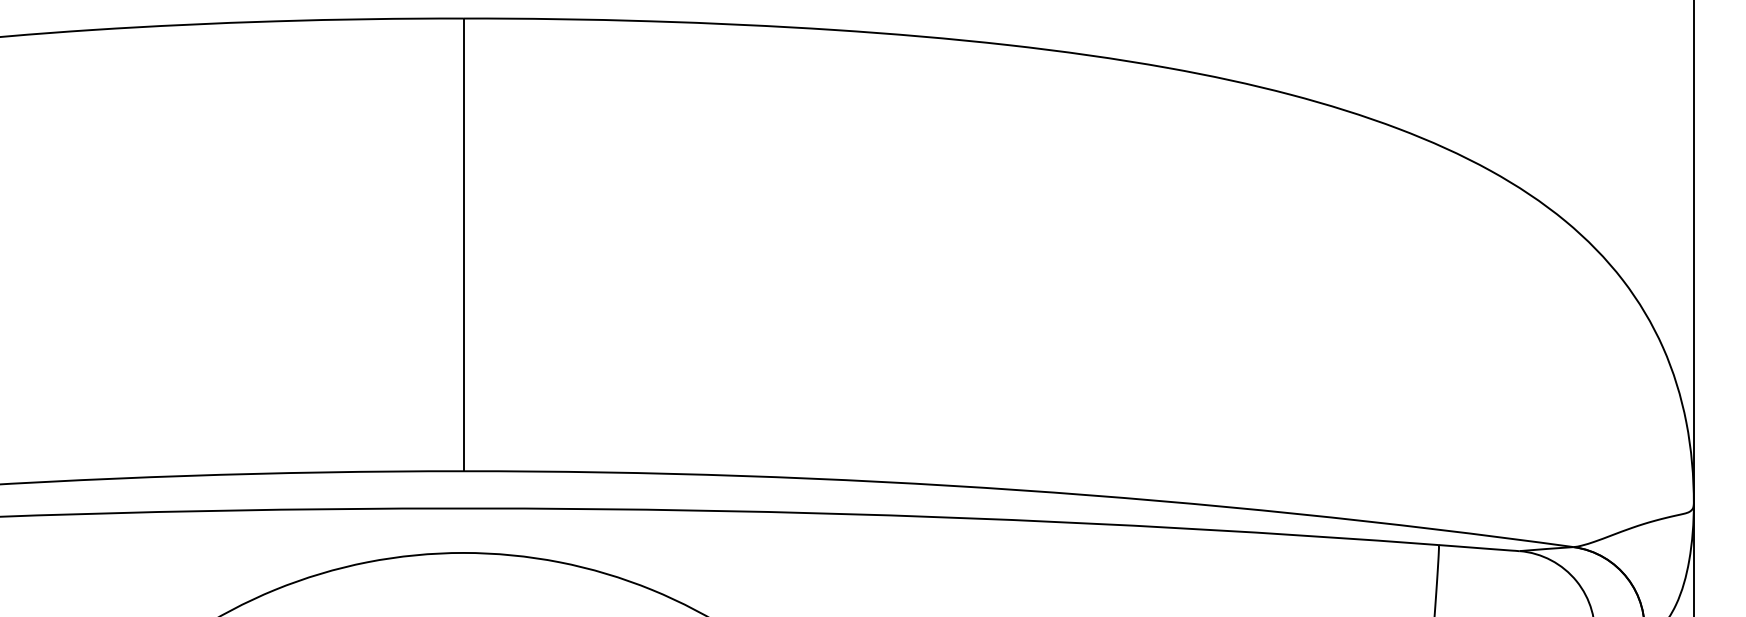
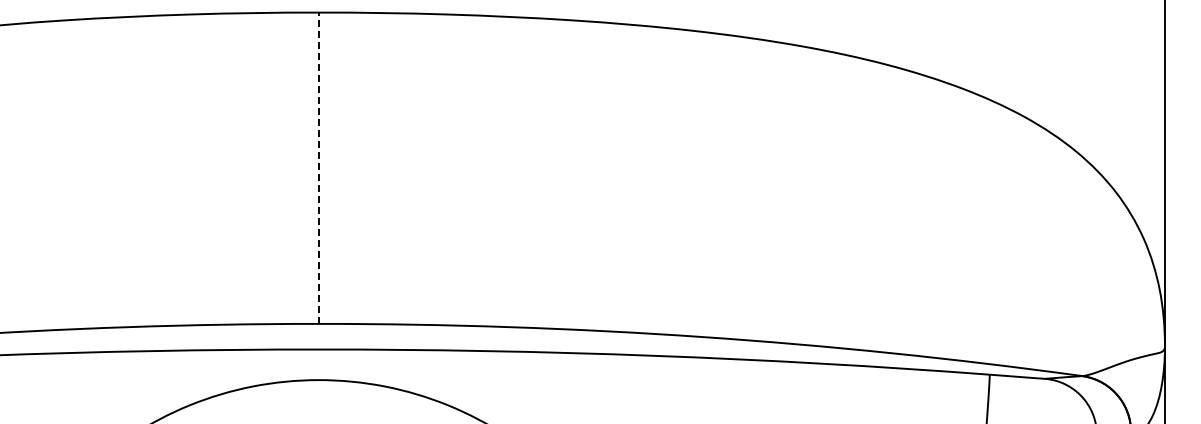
line: (462, 245) -> (318, 168), solid -> dashed

